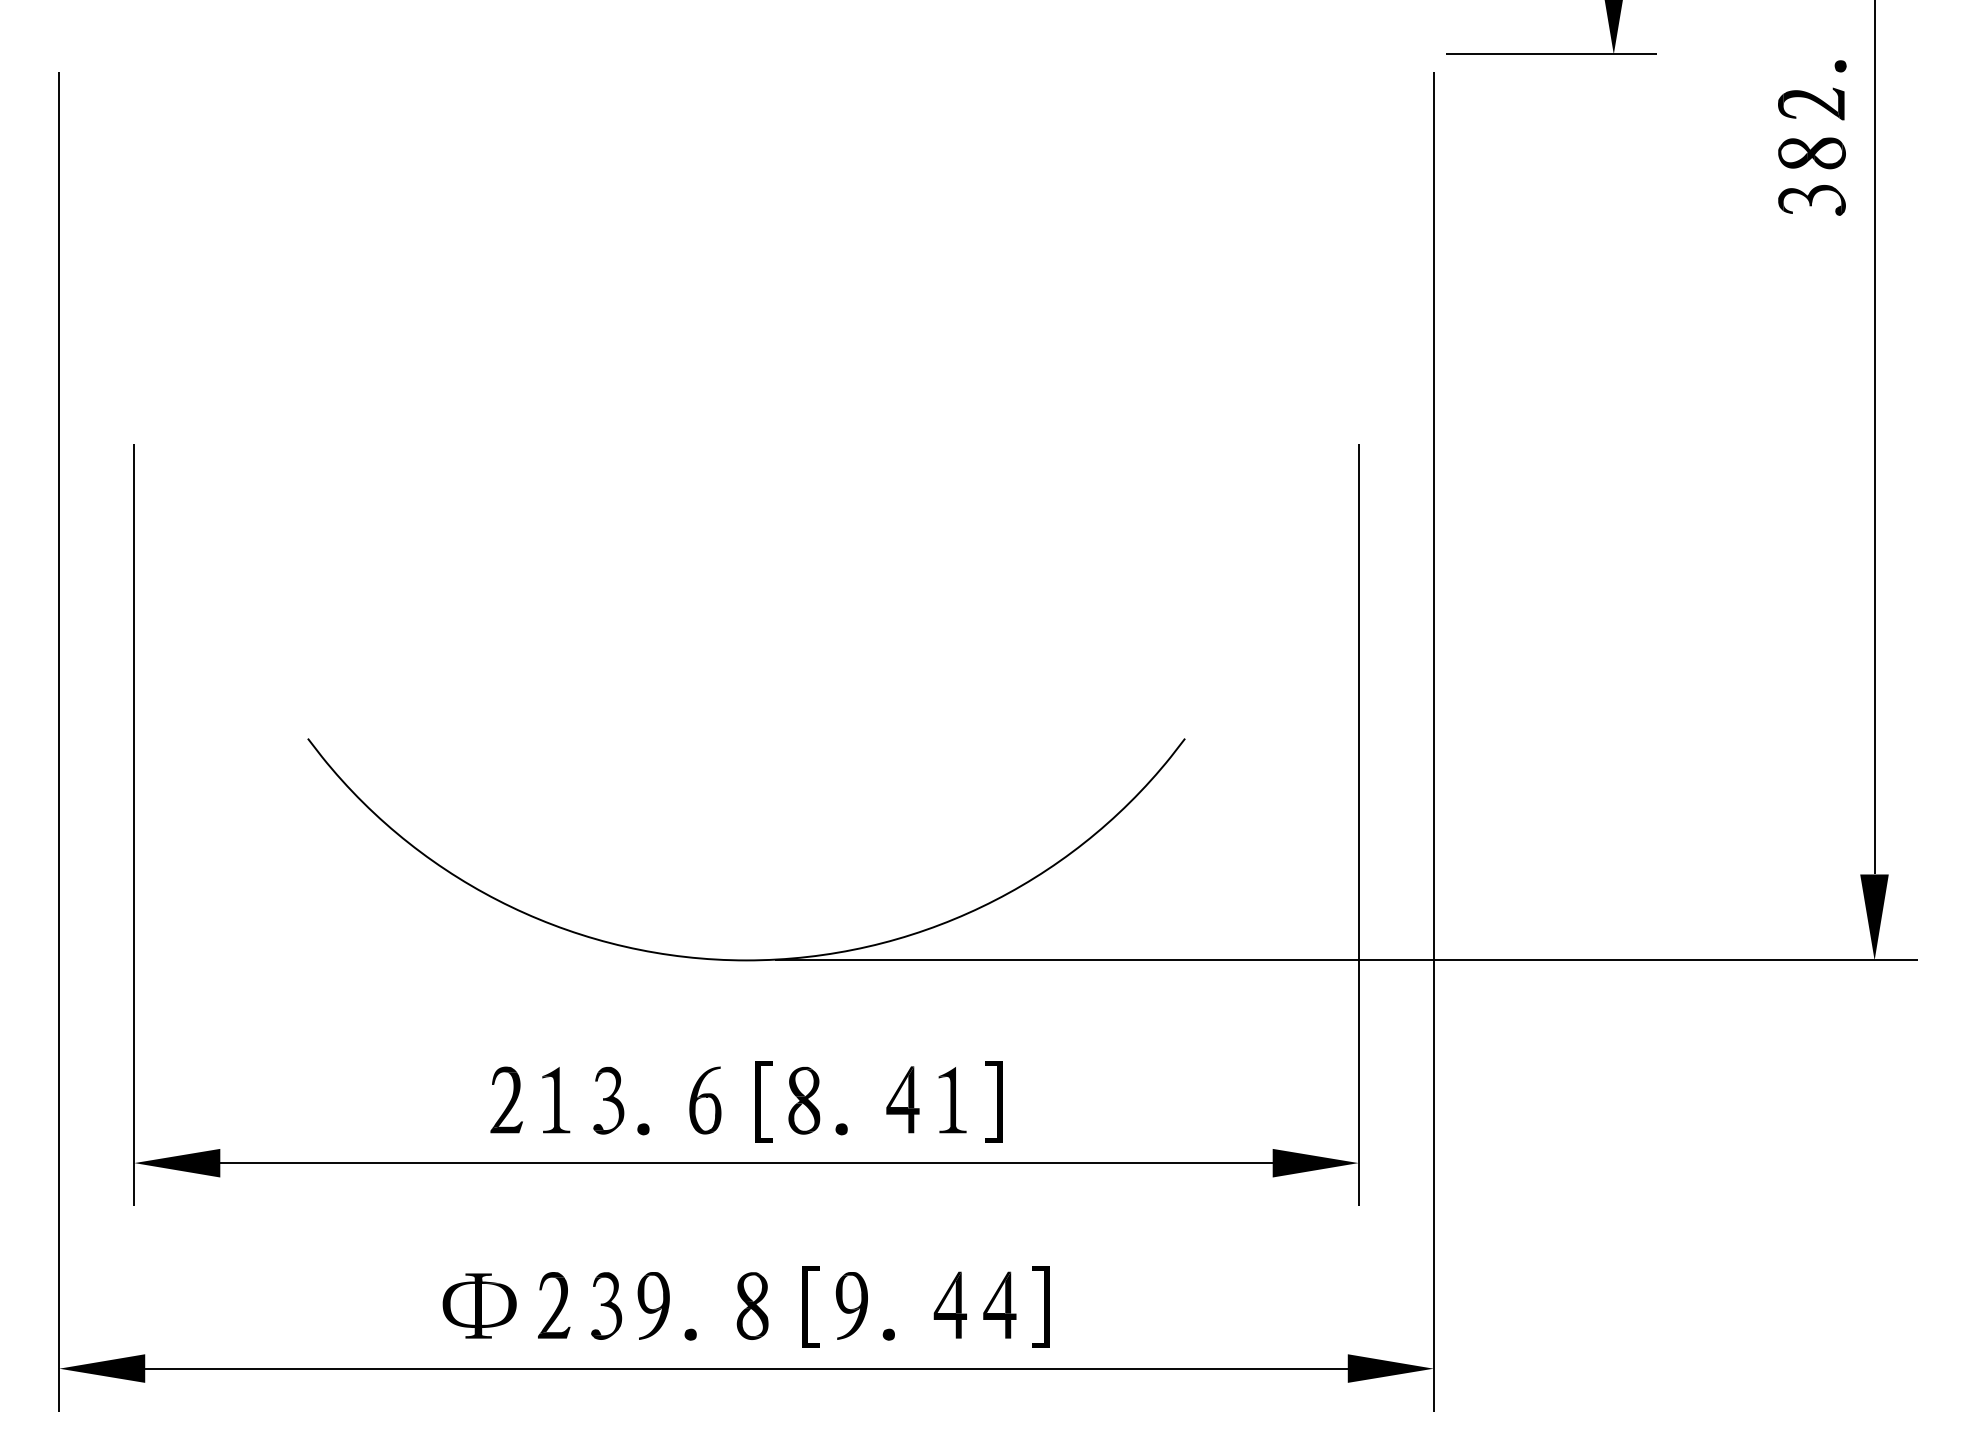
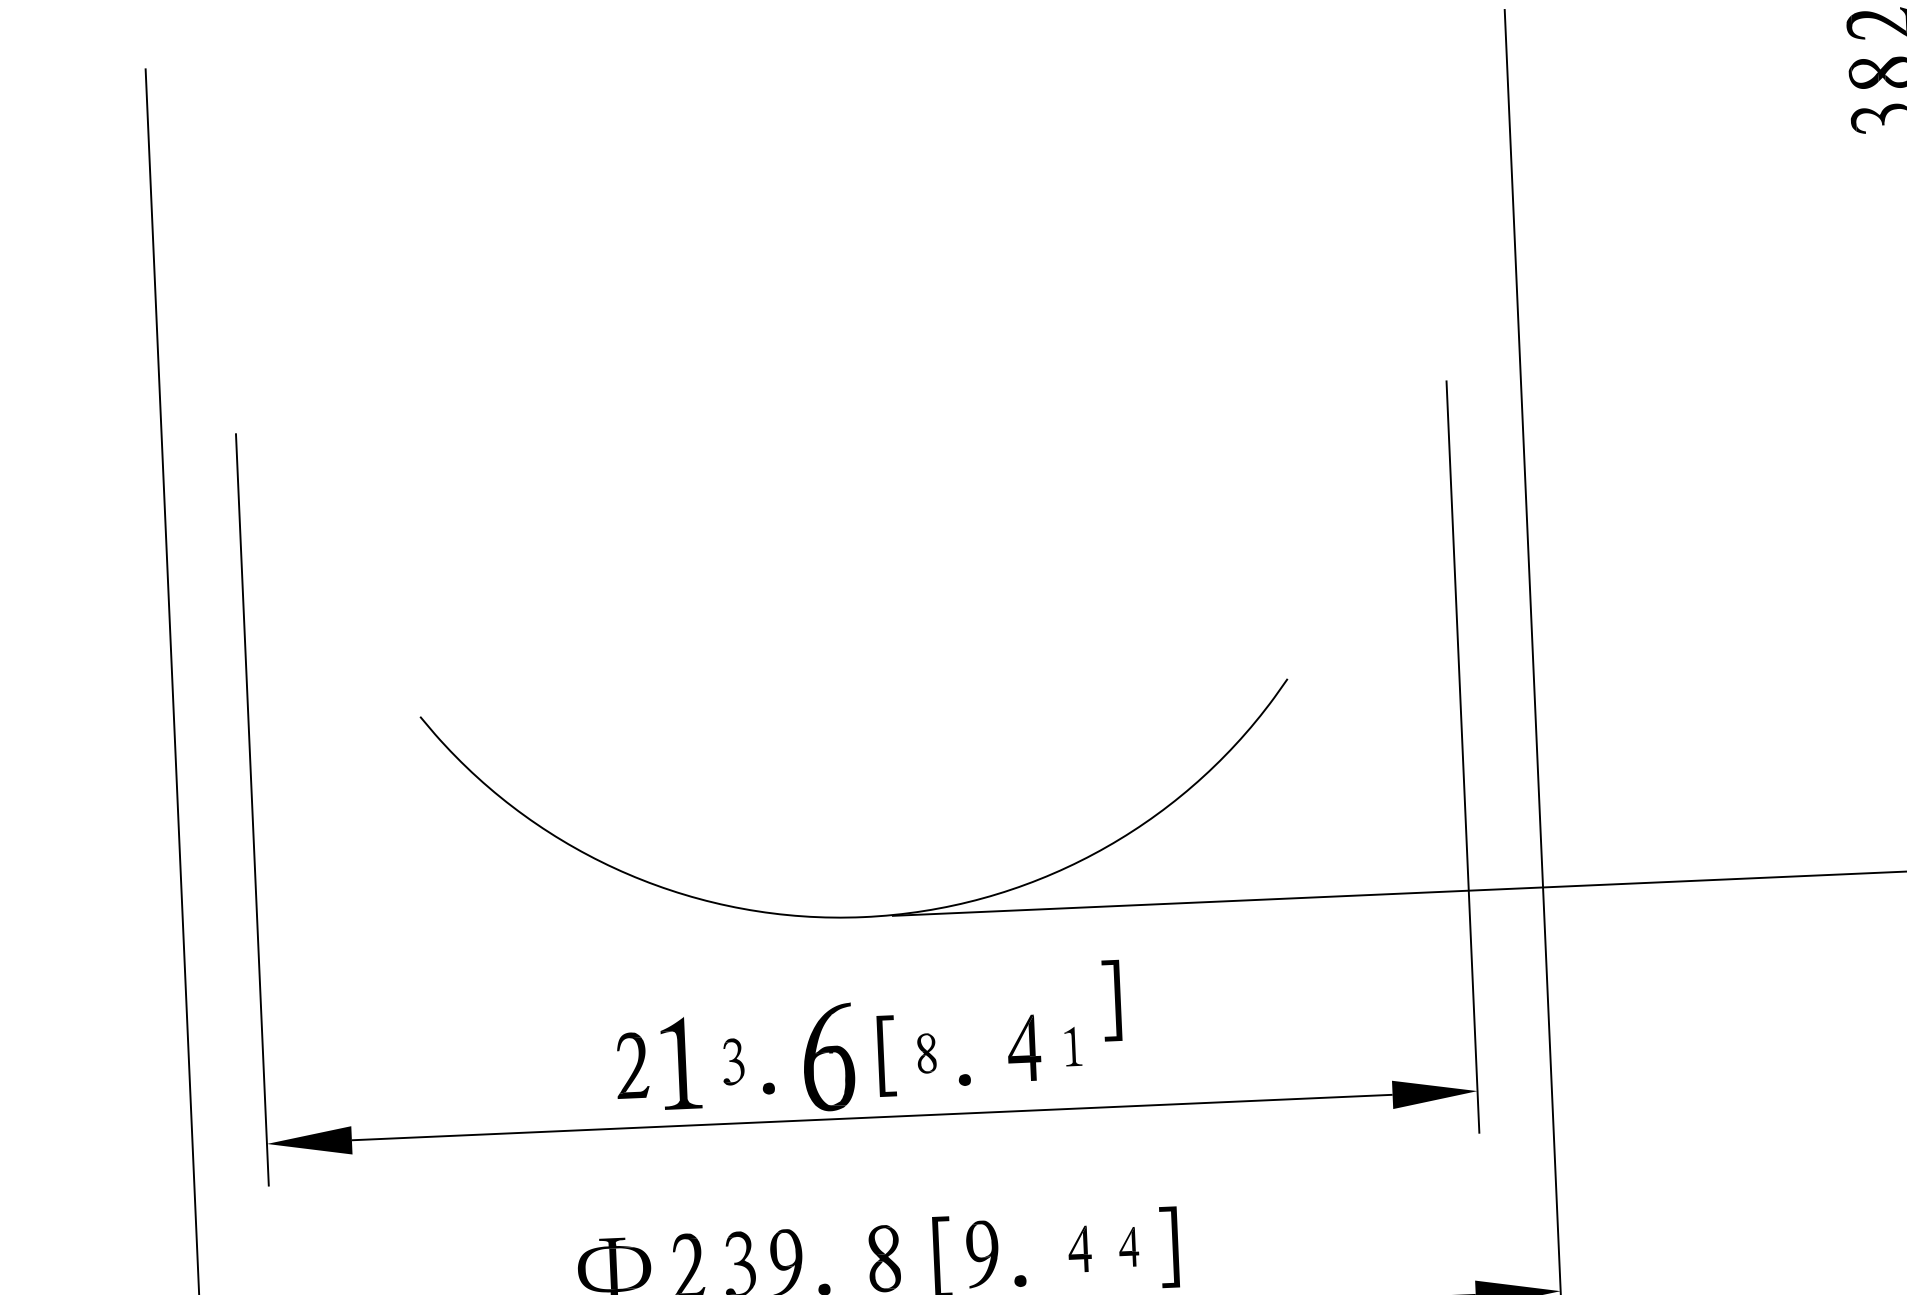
part: (556, 1100) -> (681, 1063), size x1.4
part: (608, 1100) -> (733, 1061), size x0.7
part: (705, 1100) -> (828, 1057), size x1.6
part: (804, 1100) -> (926, 1053), size x0.6
part: (952, 1100) -> (1073, 1046), size x0.6
part: (993, 1101) -> (1111, 1000), moved
part: (949, 1304) -> (1079, 1248), size x0.7
part: (999, 1304) -> (1128, 1246), size x0.6

